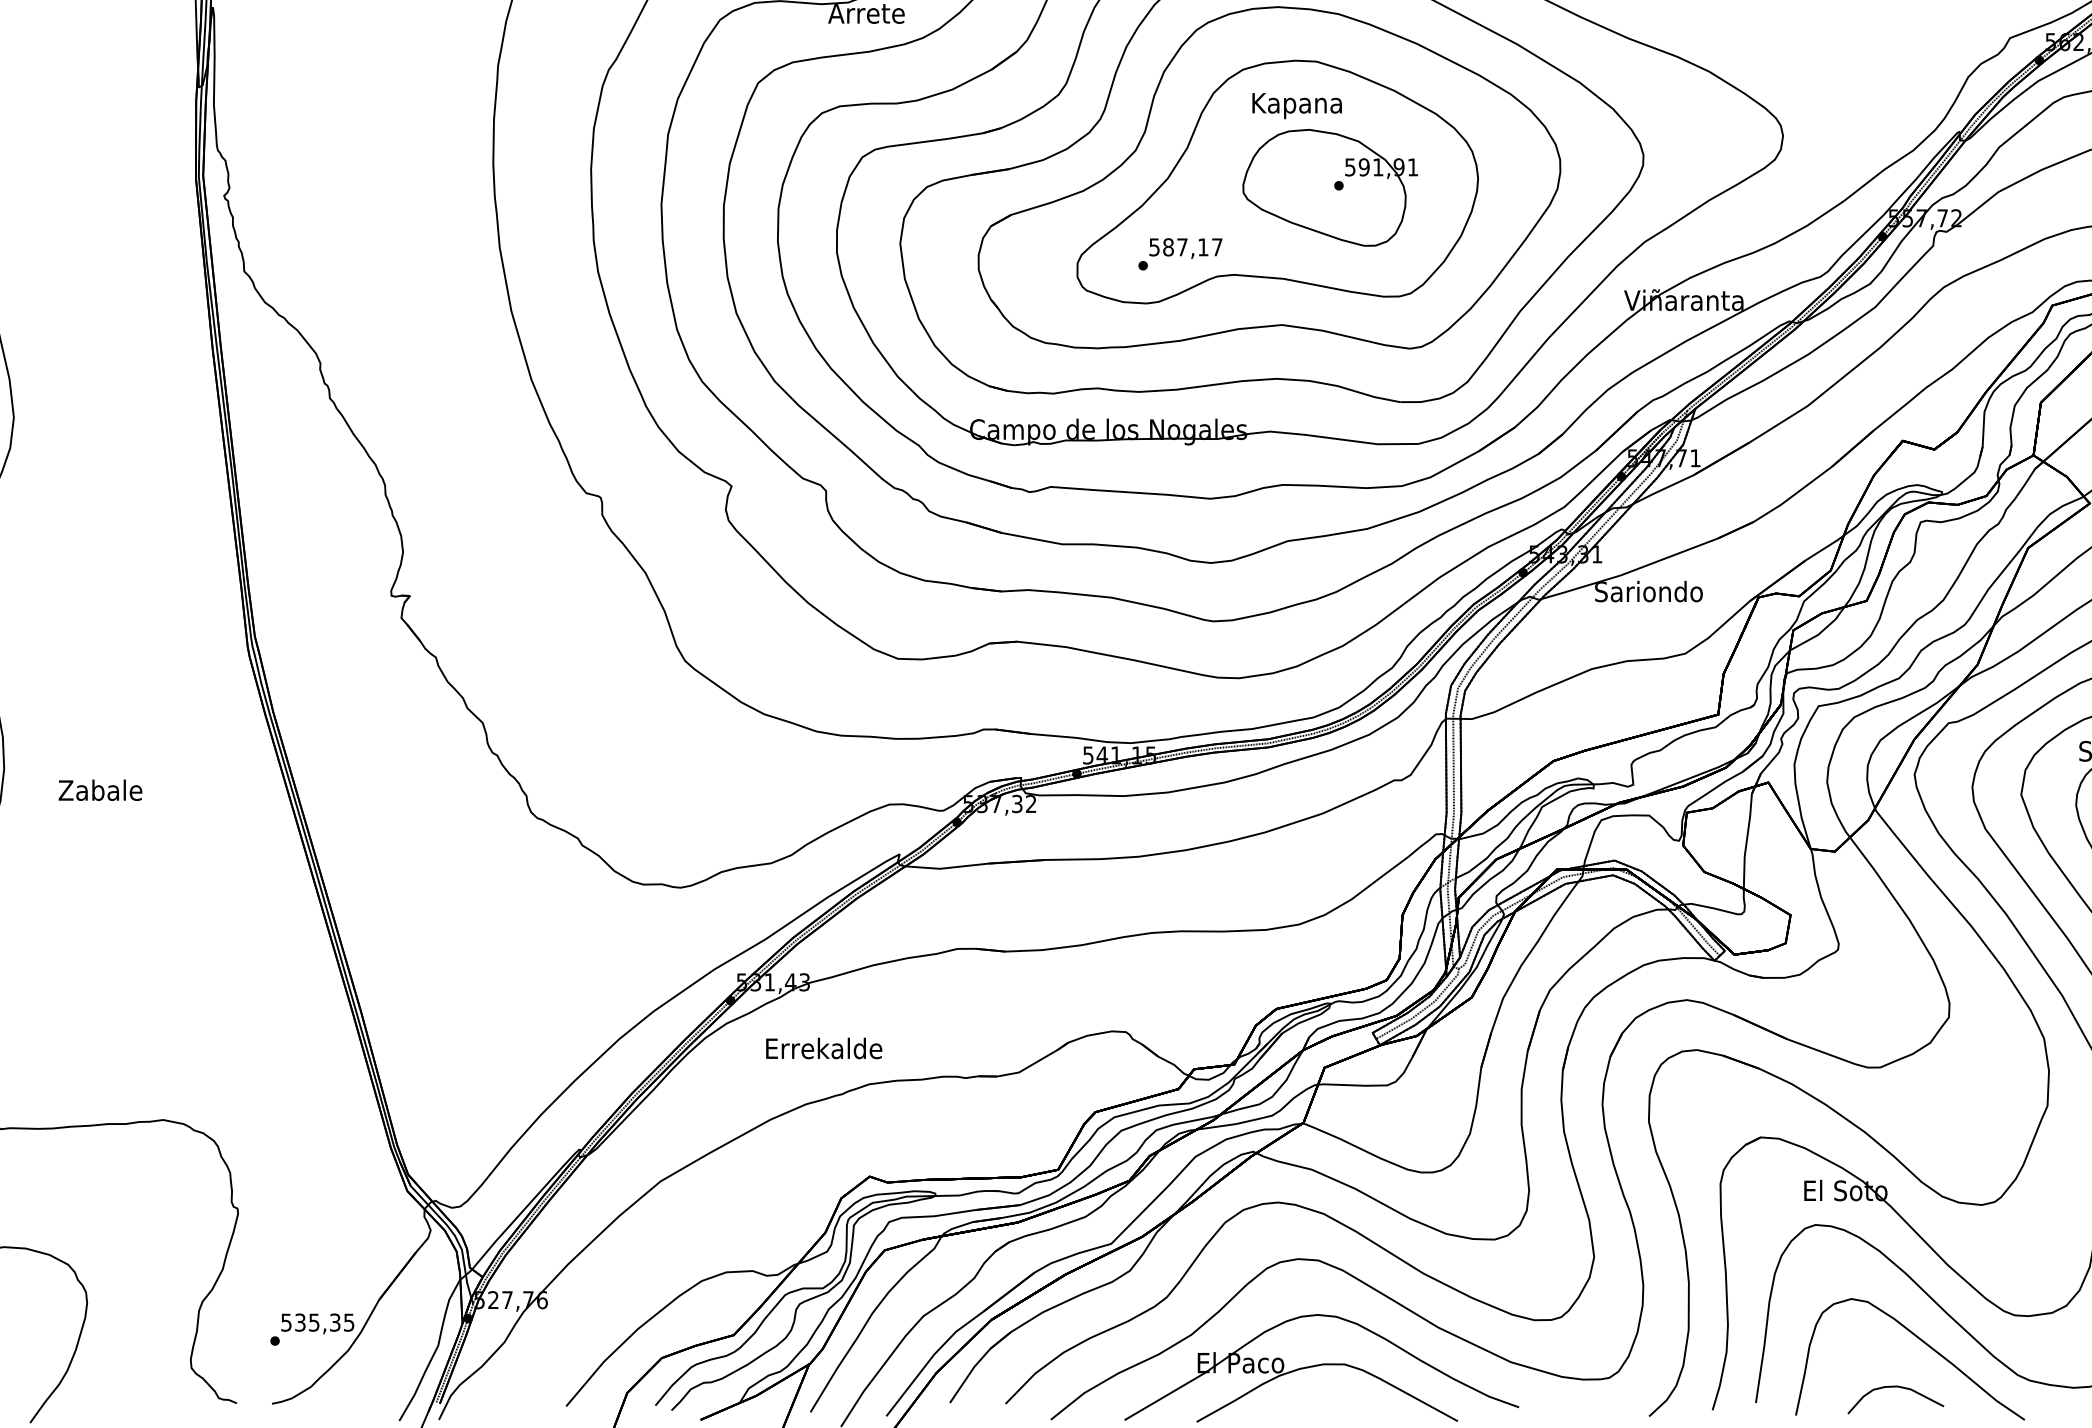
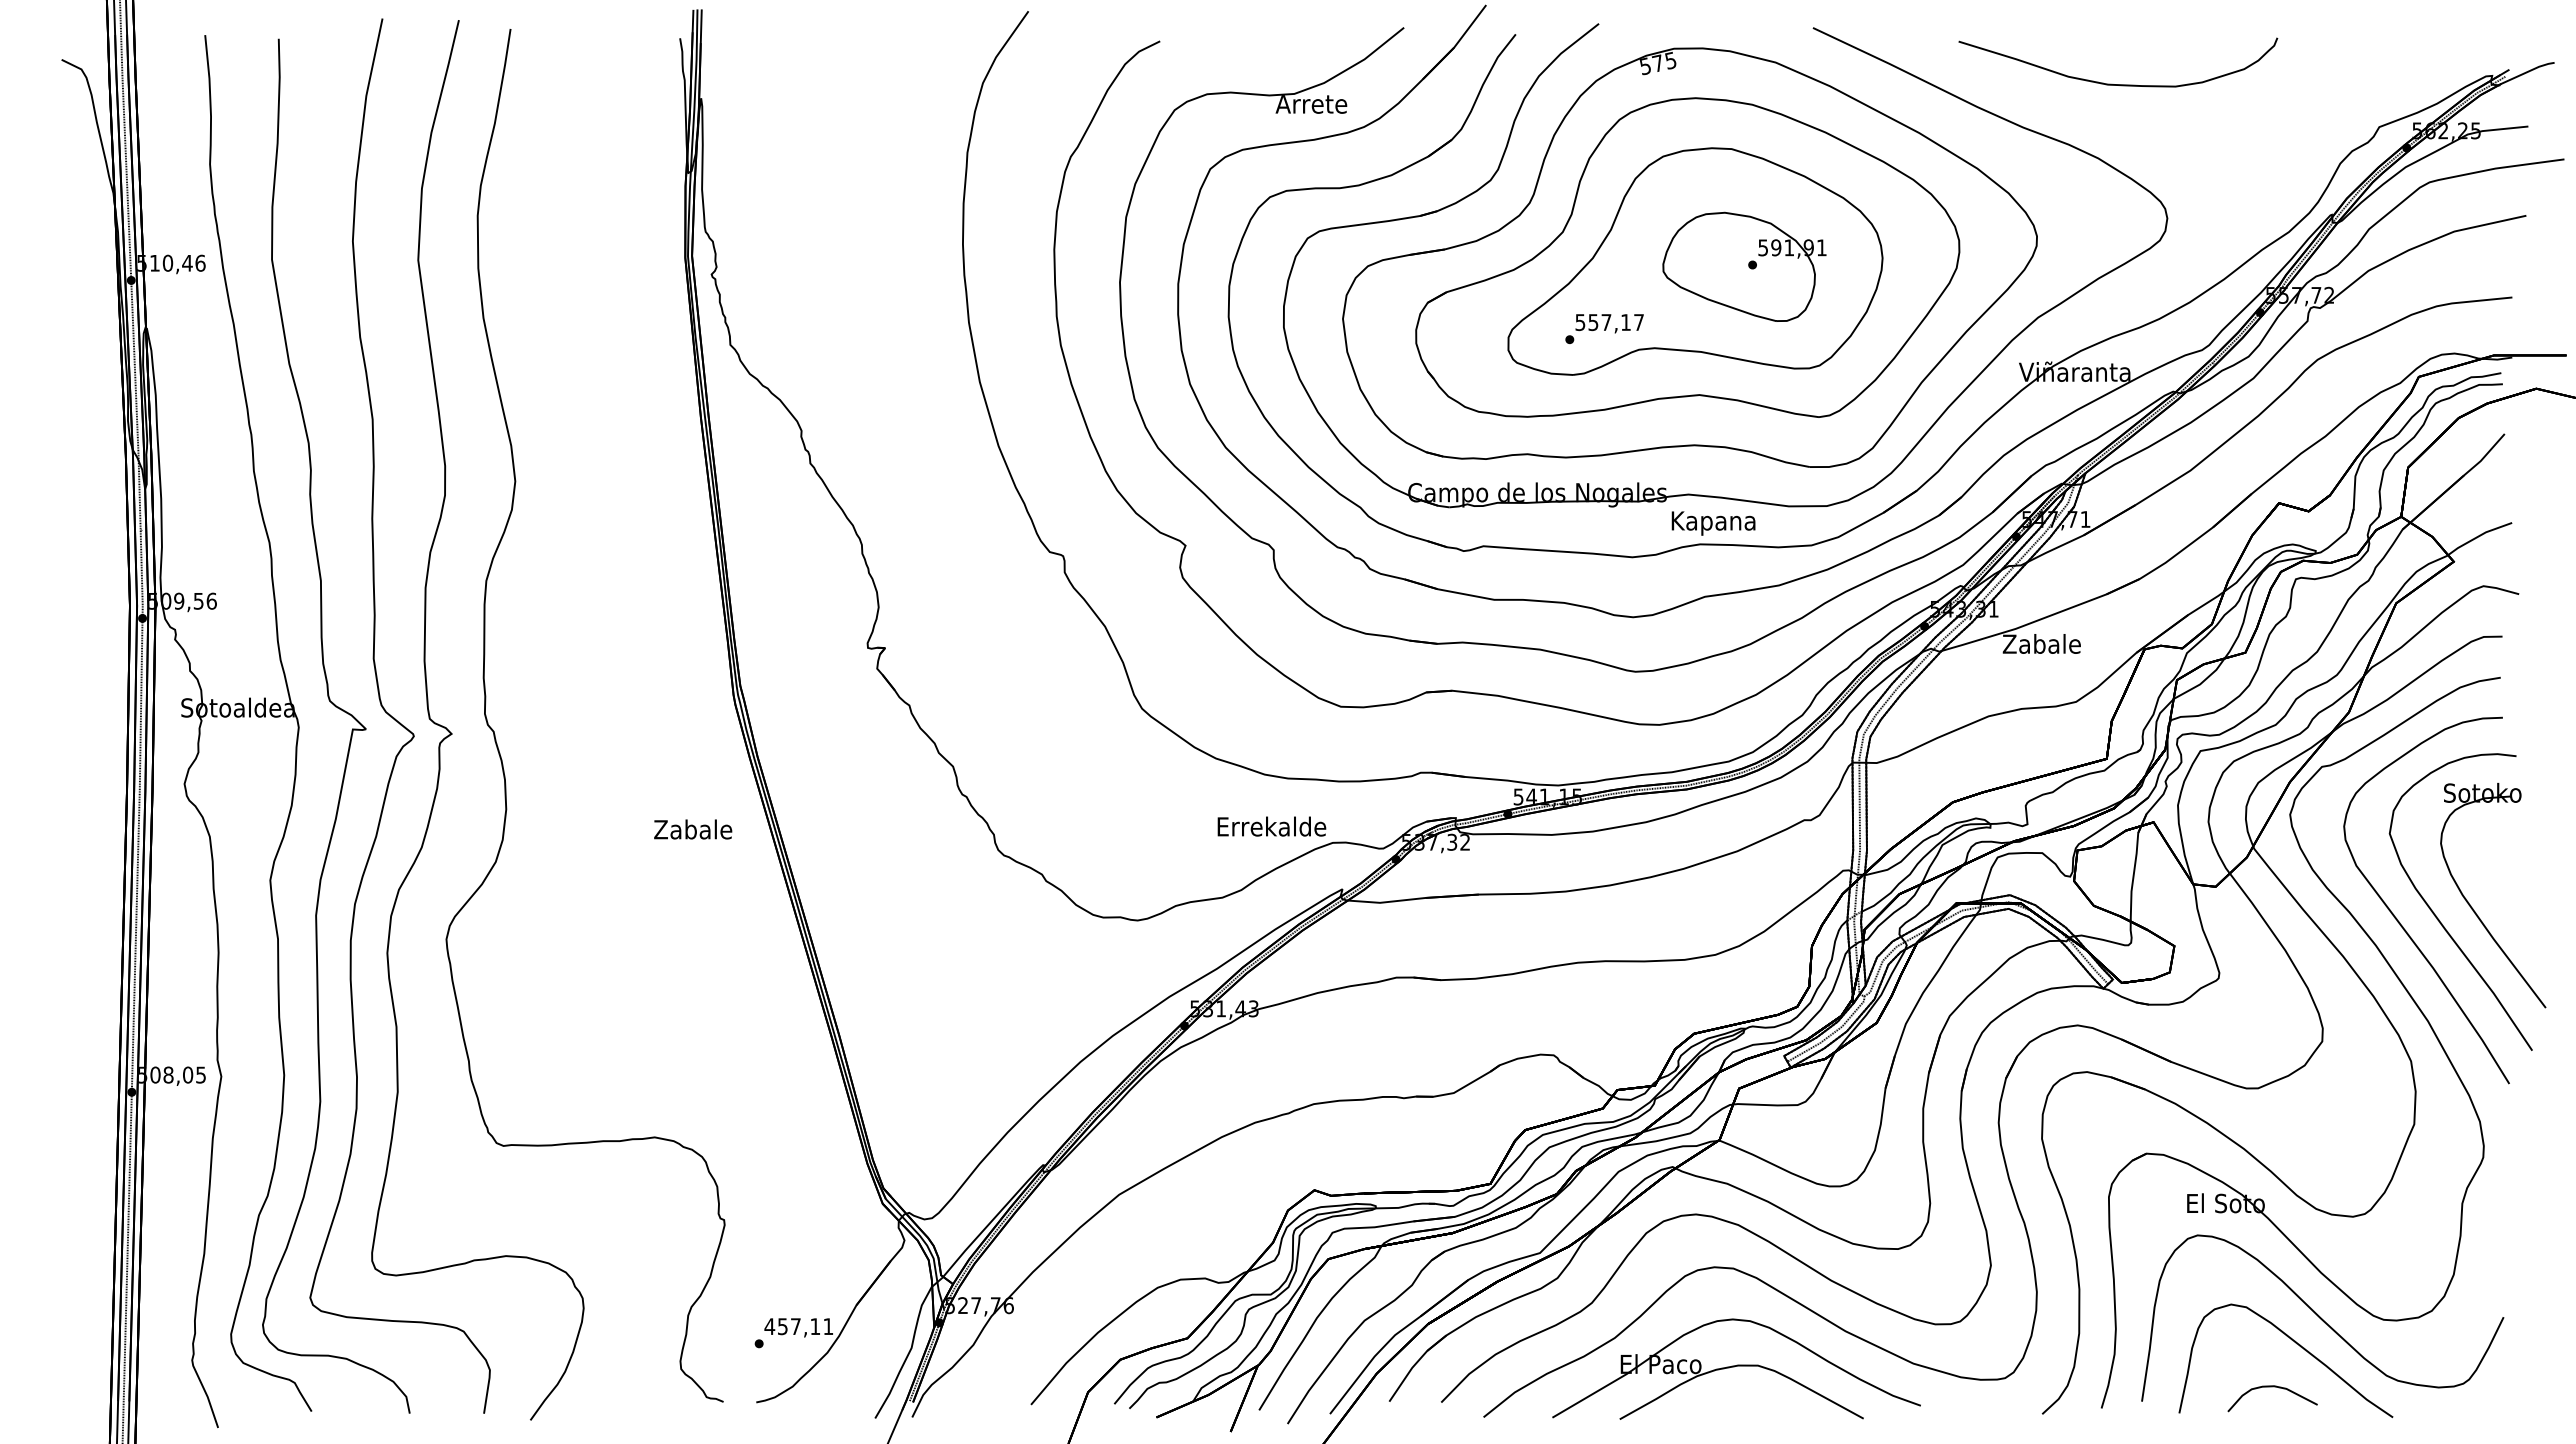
text: (1297, 105) -> (1713, 523), moved
text: (1168, 247) -> (1593, 322), 587,17 -> 557,17
text: (1648, 591) -> (2041, 643), Sariondo -> Zabale
text: (100, 790) -> (693, 829), moved
text: (823, 1048) -> (1271, 826), moved
text: (317, 1322) -> (798, 1326), 535,35 -> 457,11

